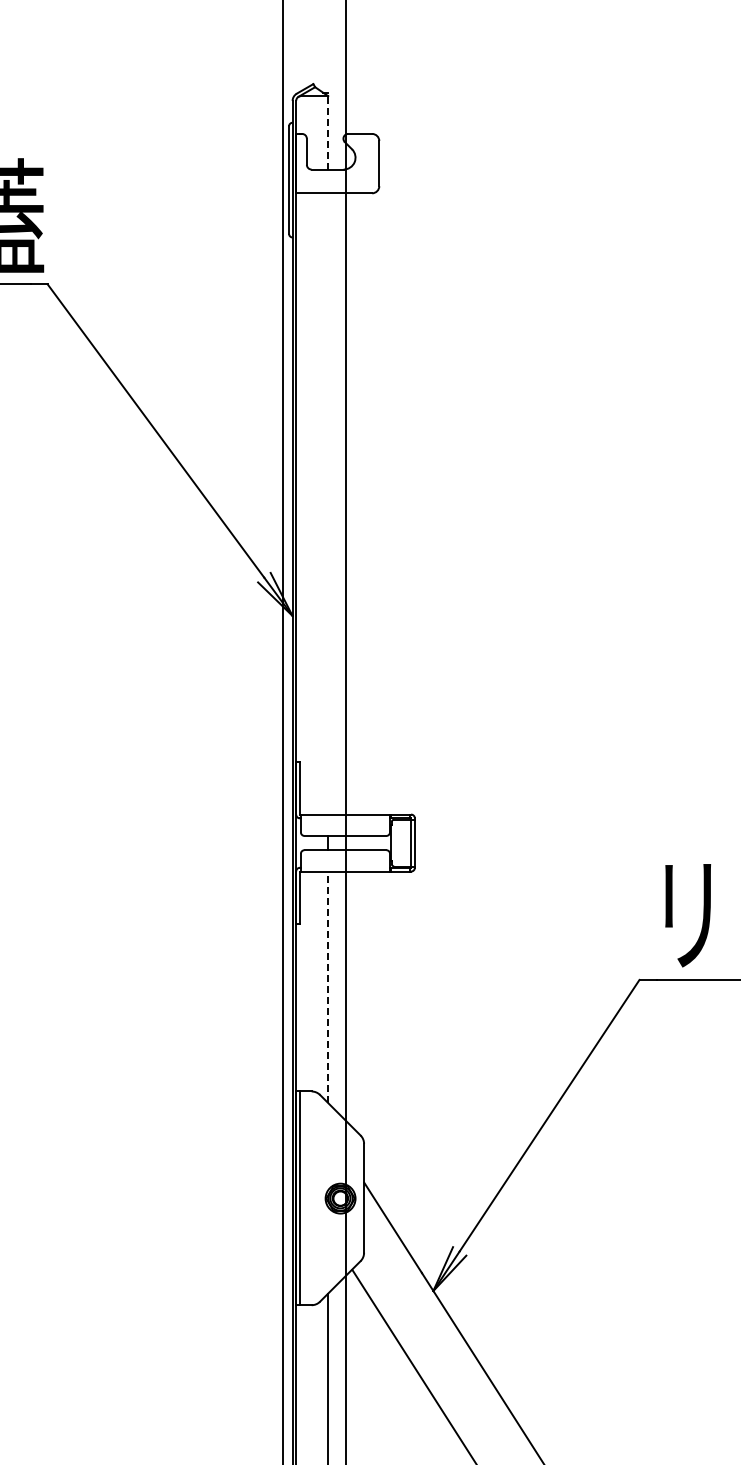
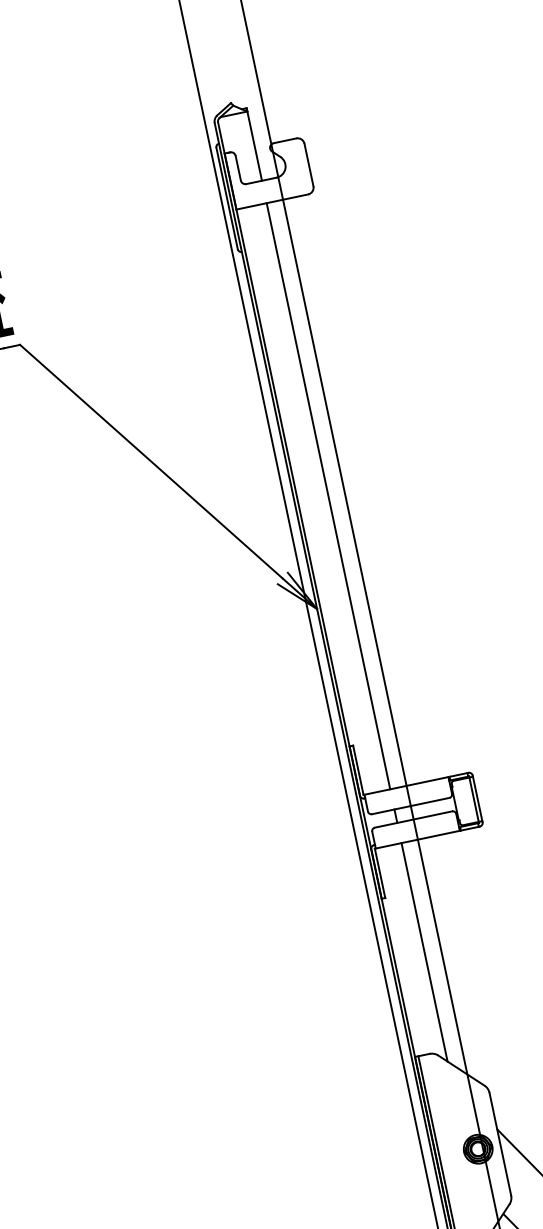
line: (328, 130) -> (254, 143), dashed -> solid
line: (328, 503) -> (328, 495), added
line: (328, 987) -> (424, 952), dashed -> solid

